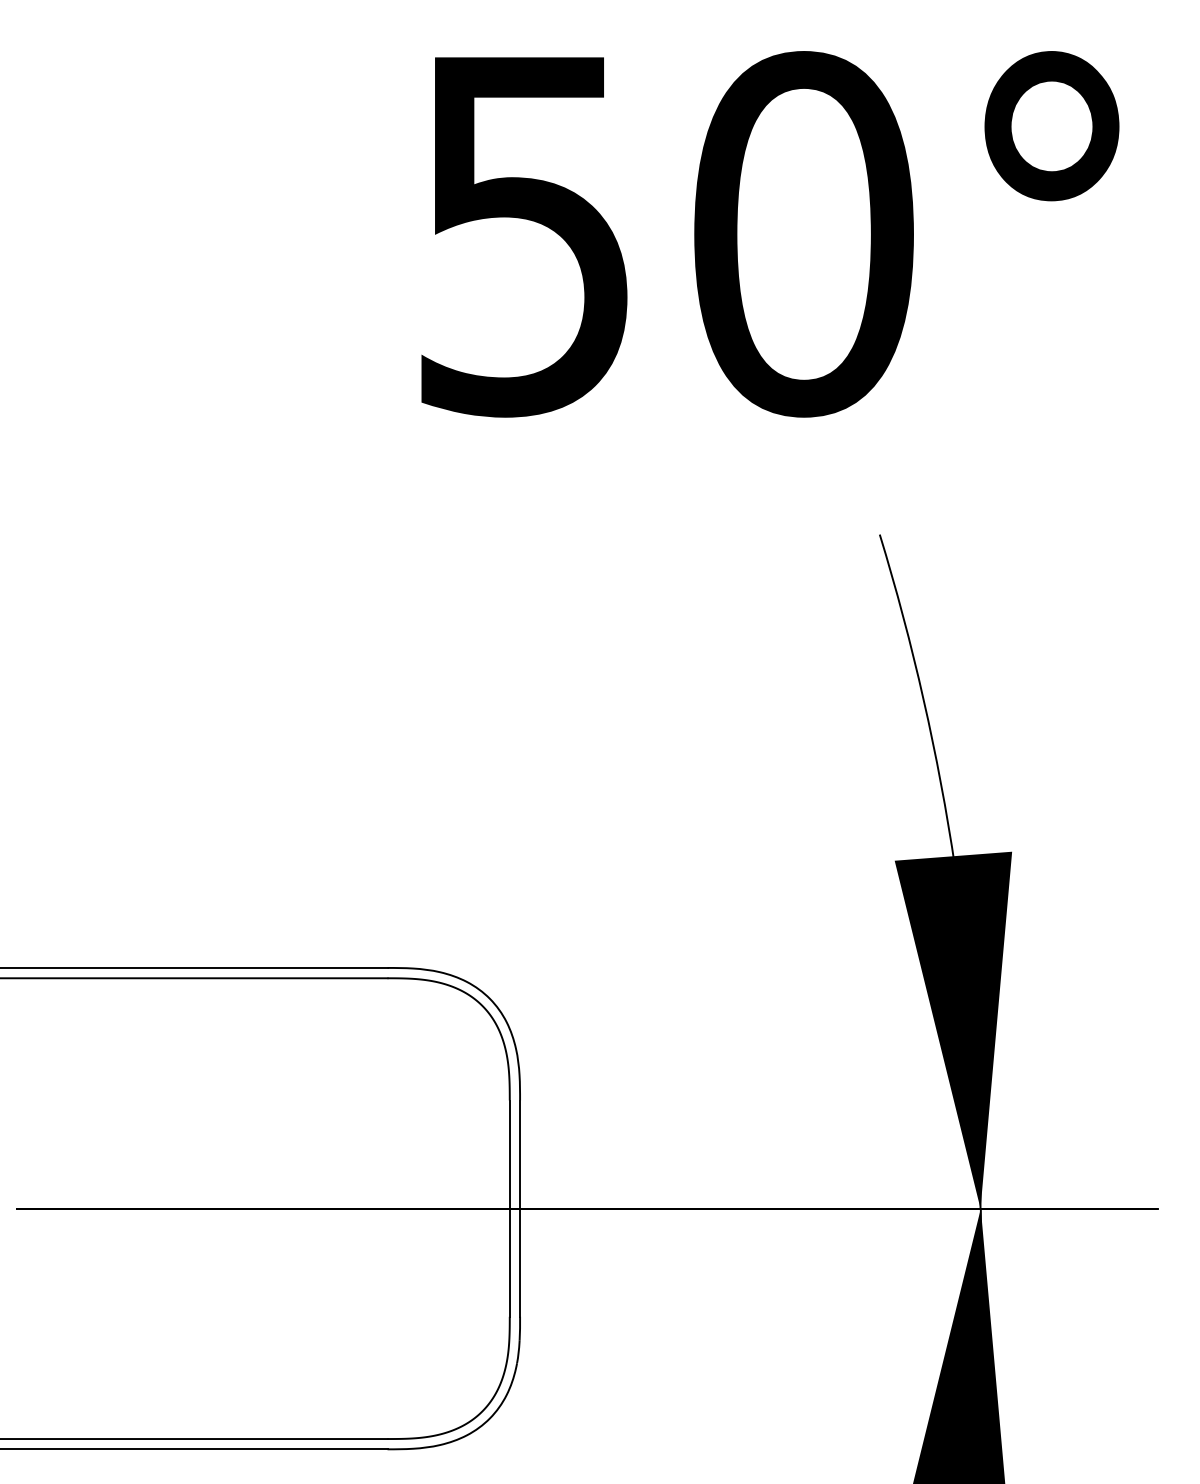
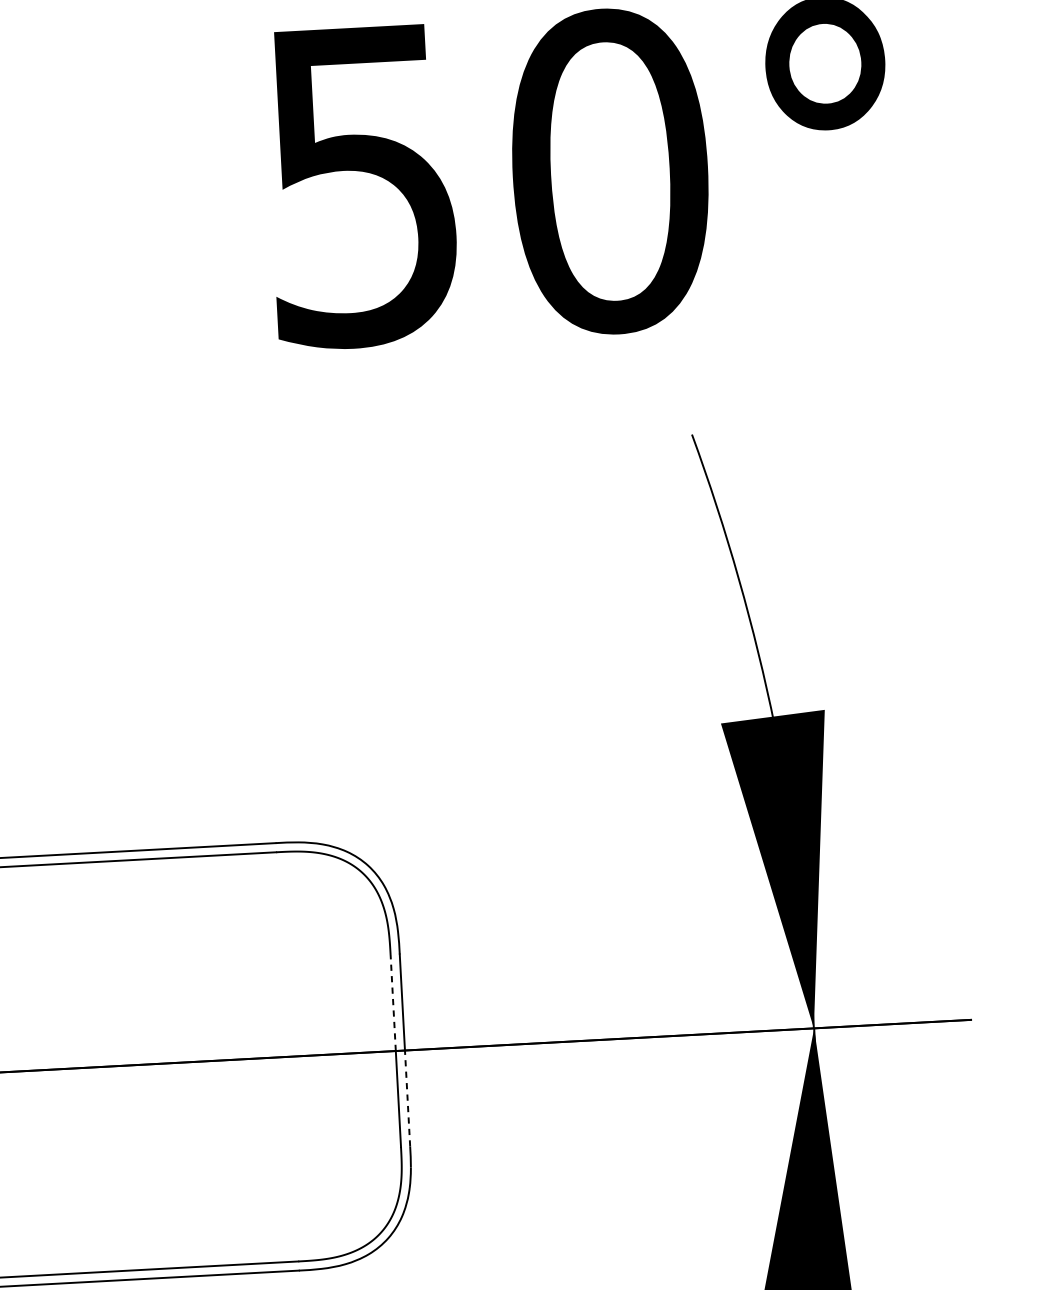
line: (509, 1154) -> (392, 1002), solid -> dashed
line: (520, 1262) -> (407, 1098), solid -> dashed

